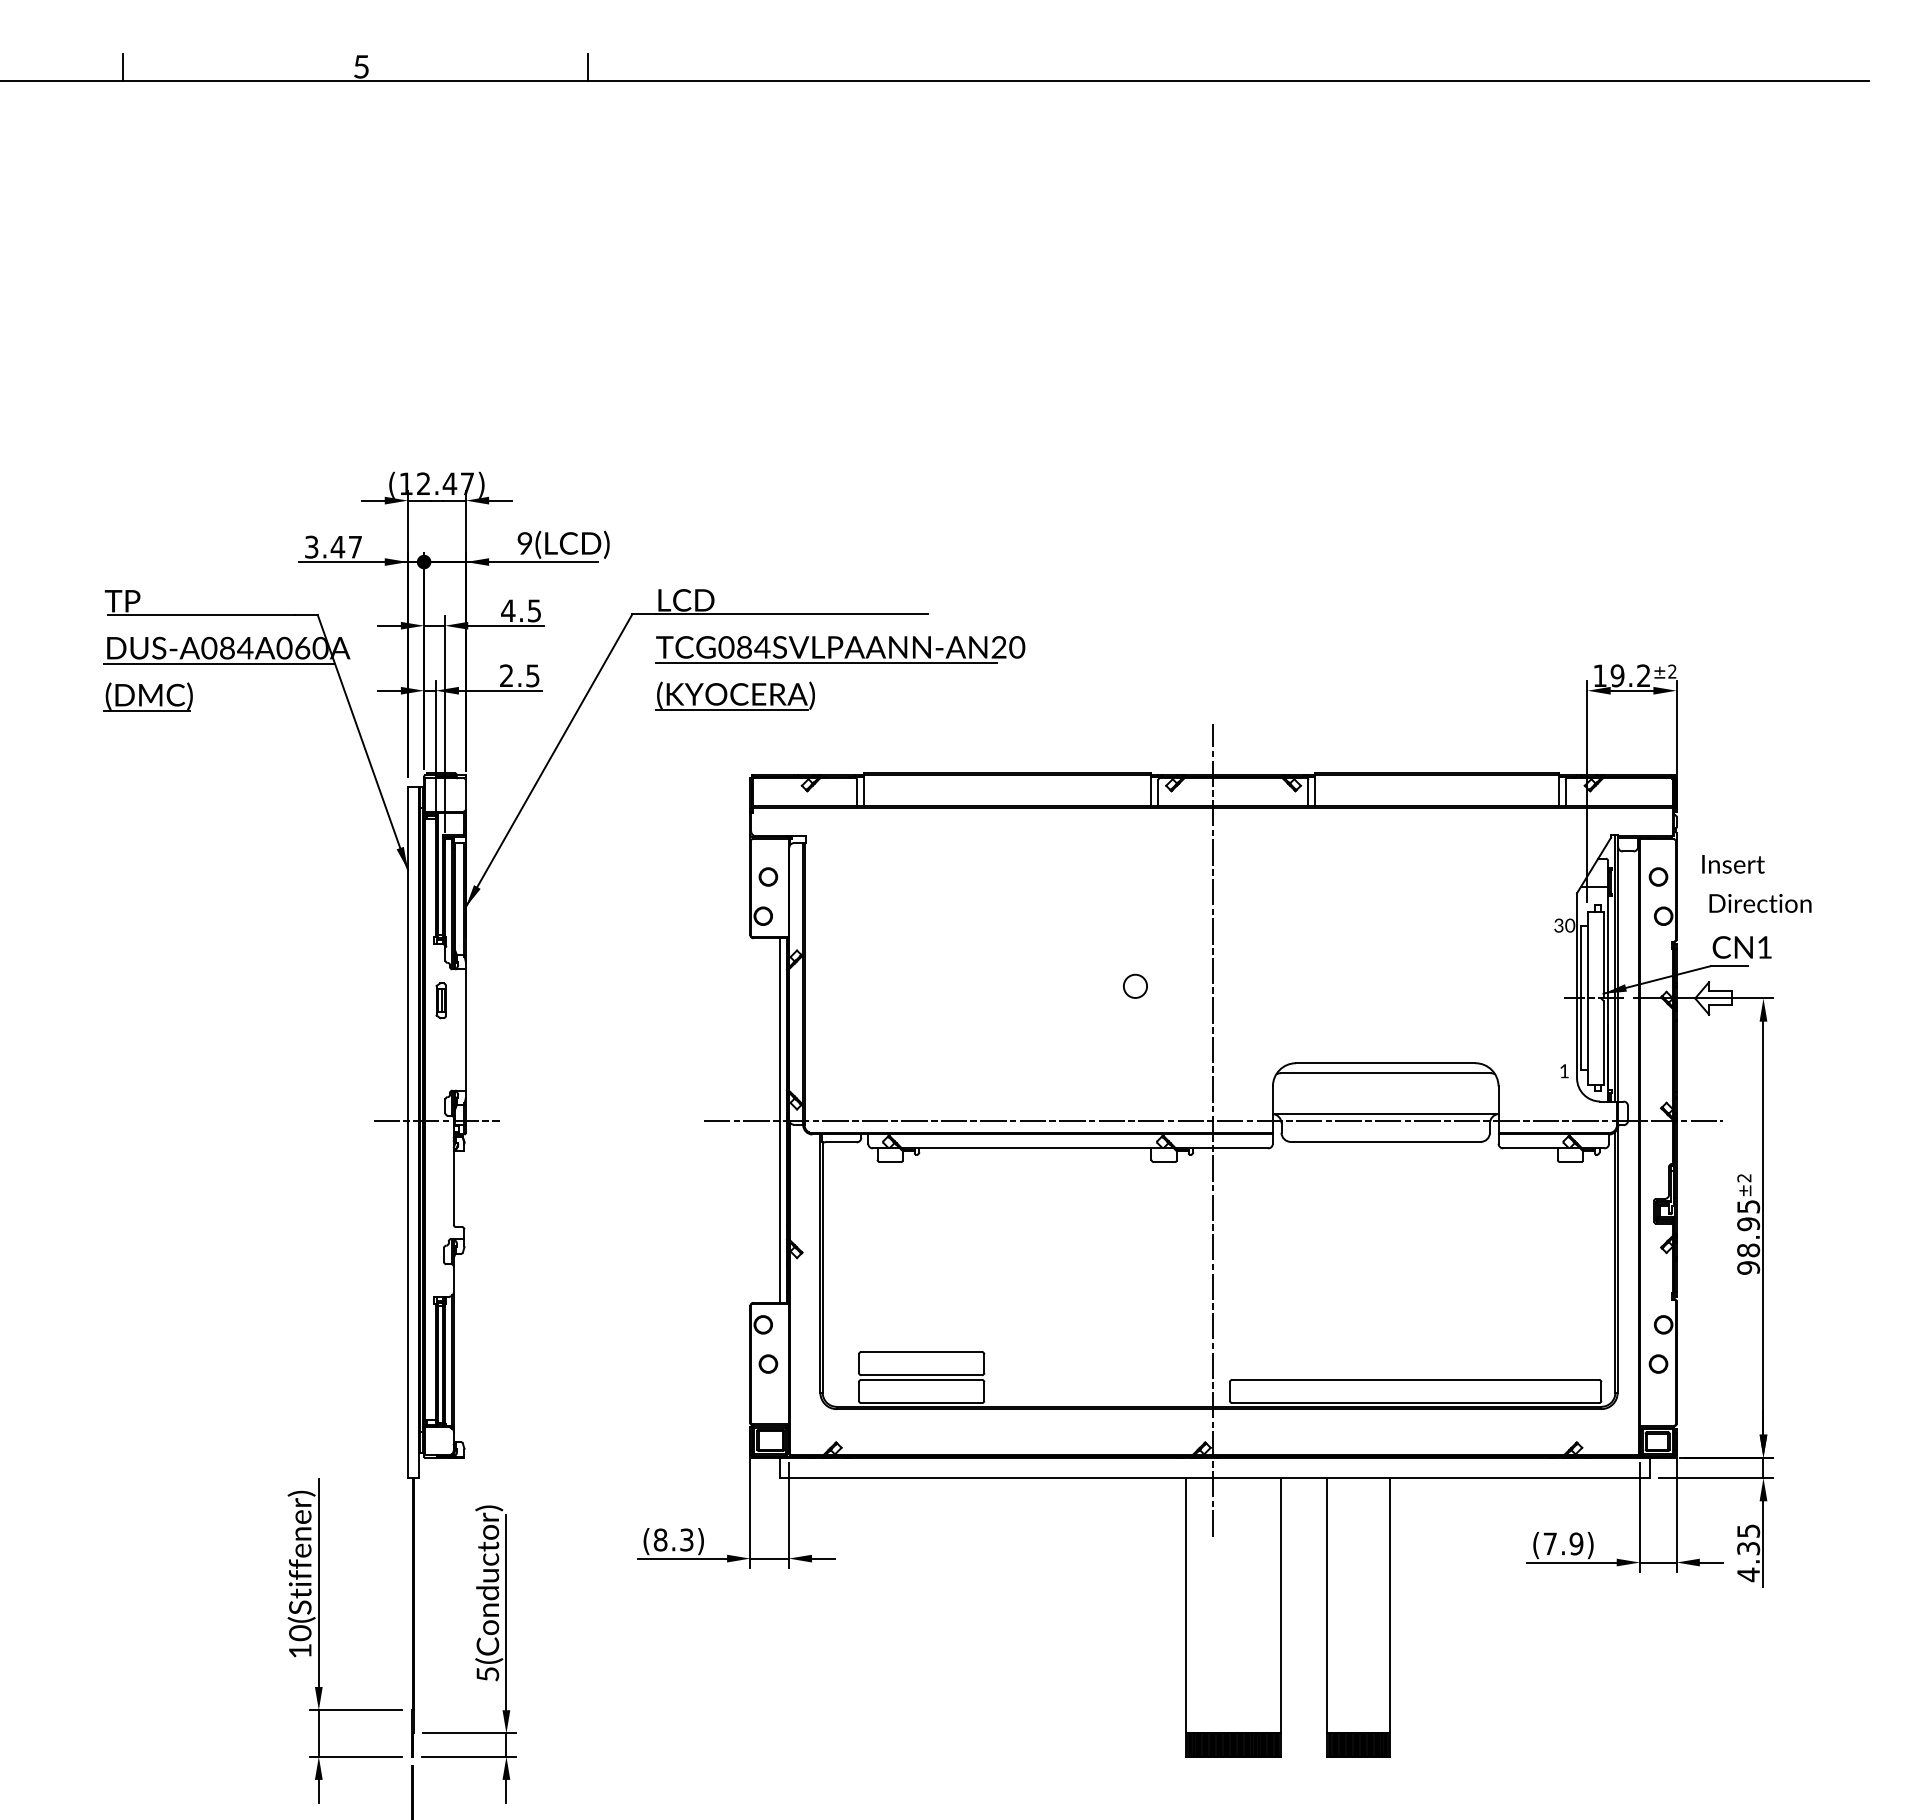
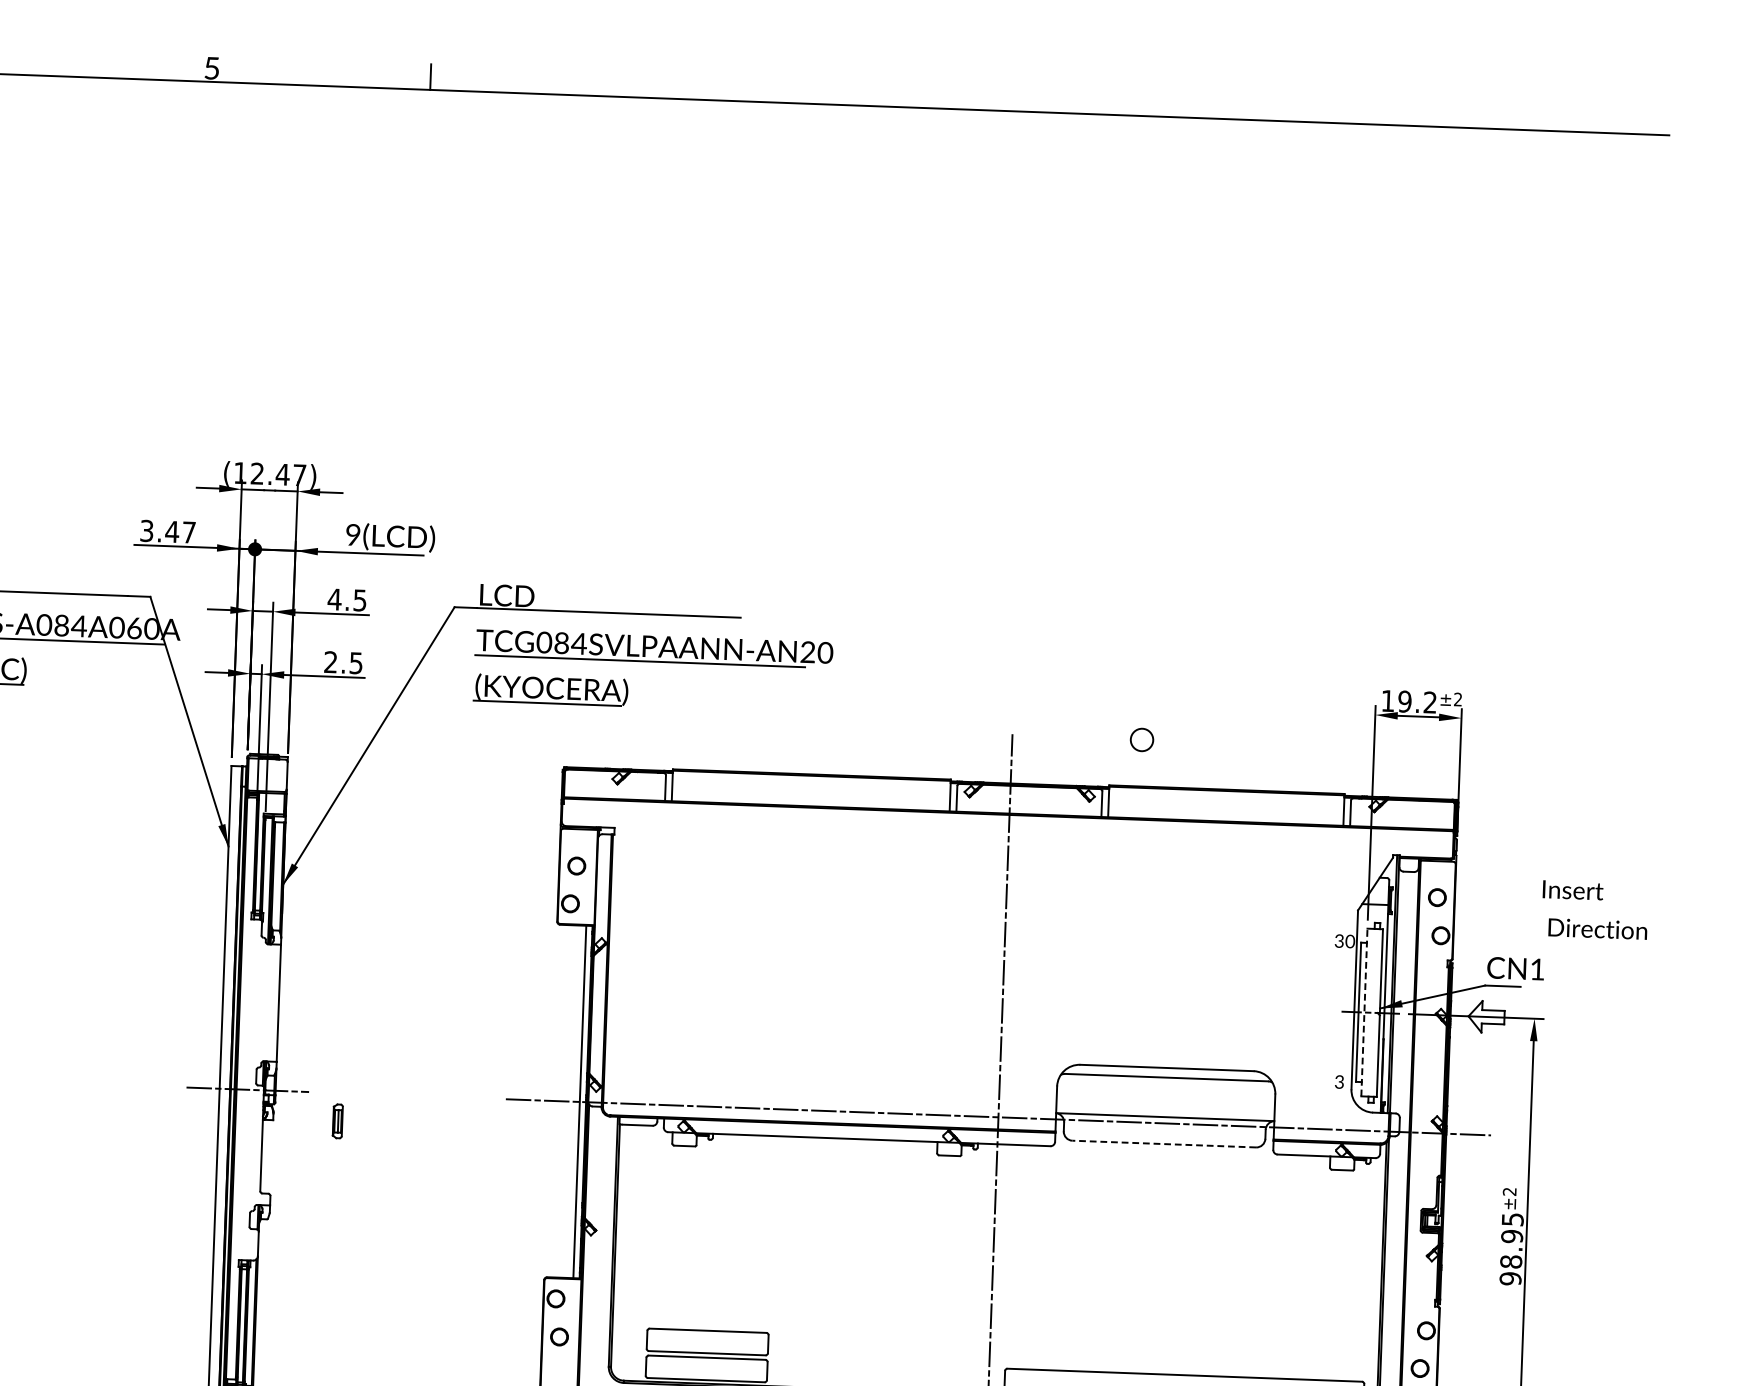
text: (1756, 883) -> (1594, 909), moved
circle: (1135, 985) -> (1142, 739), moved
line: (1587, 998) -> (1364, 1012), solid -> dashed
part: (440, 1000) -> (337, 1121), moved
text: (1563, 1071) -> (1338, 1082), 1 -> 3
line: (1385, 1141) -> (1164, 1143), solid -> dashed

